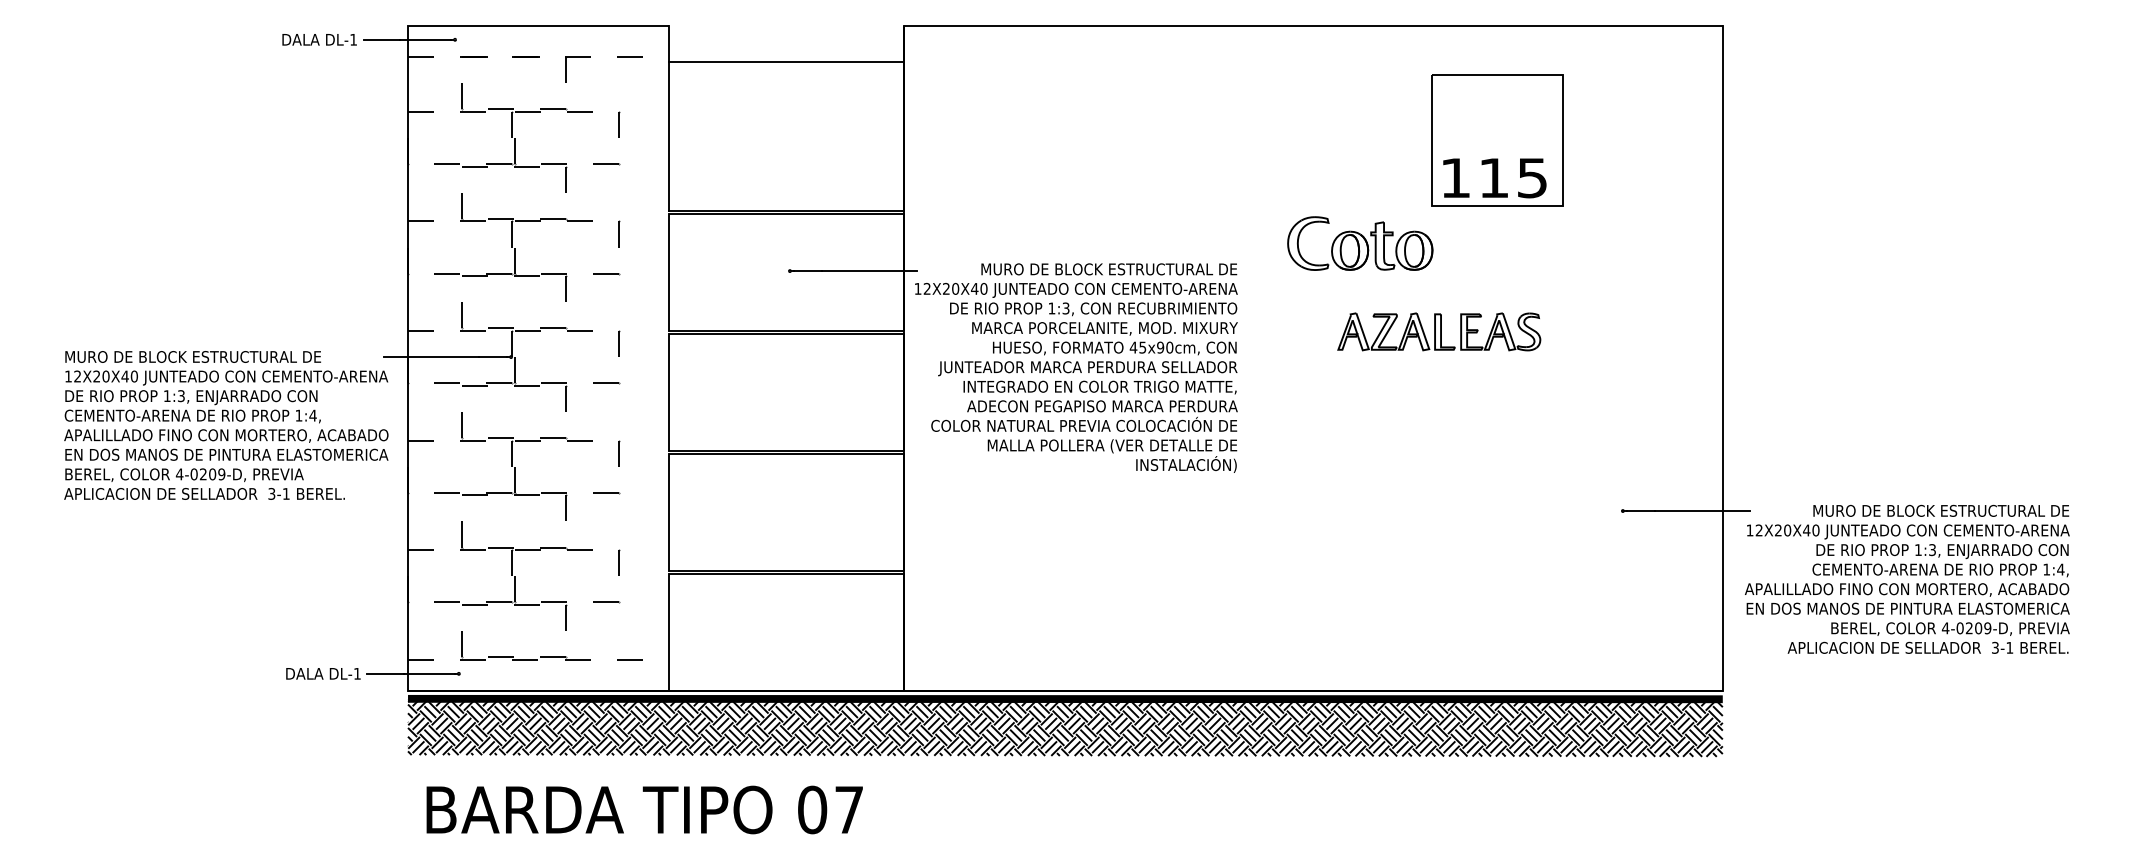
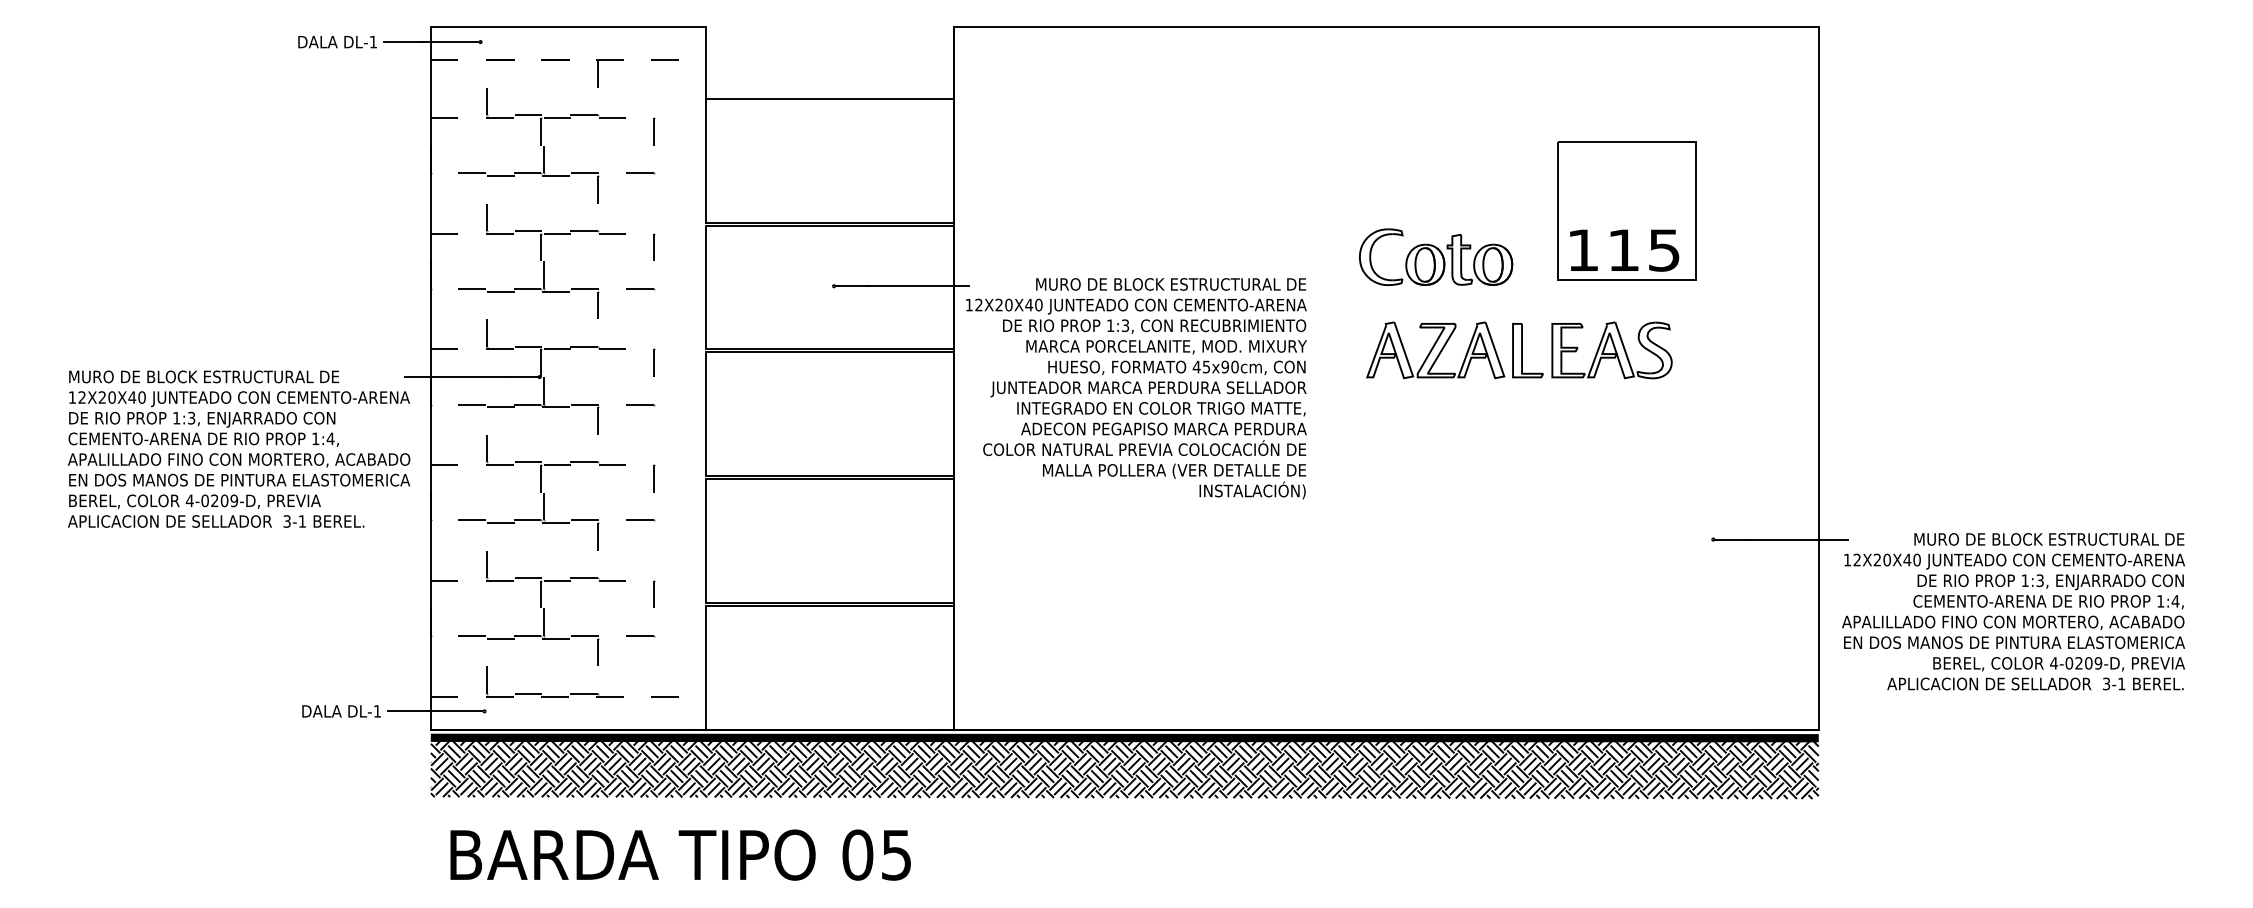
line: (785, 61) -> (829, 98), moved
part: (1497, 140) -> (1627, 210), moved
part: (1439, 331) -> (1519, 350), size x1.43
text: (848, 810) -> (895, 855), 07 -> 05

